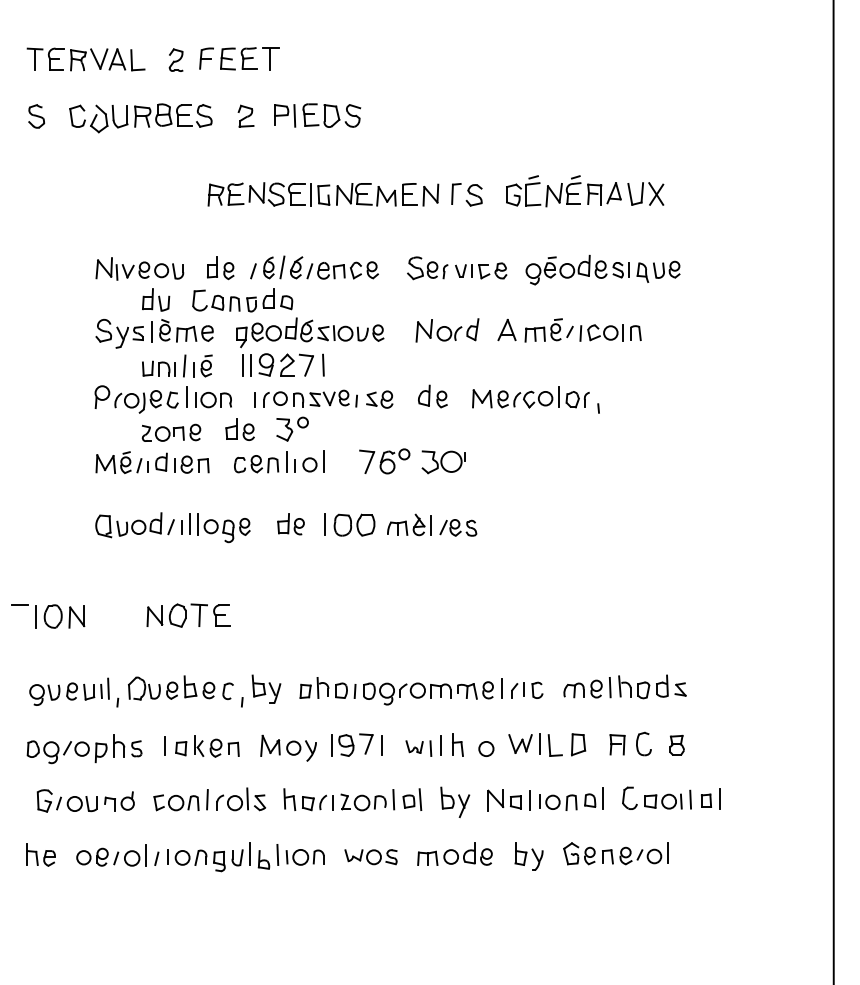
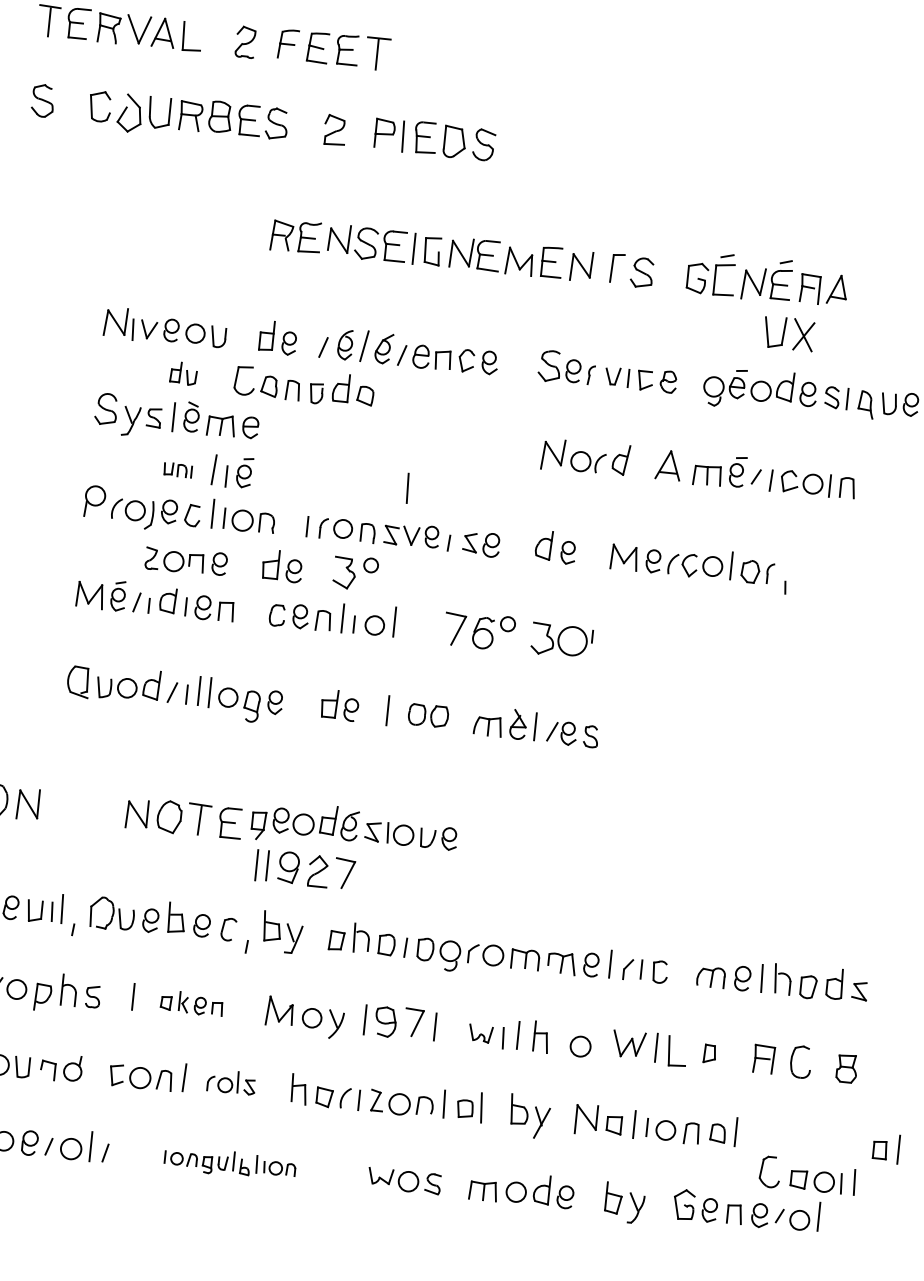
part: (645, 193) -> (788, 333), moved
part: (156, 299) -> (184, 373), size x0.7
part: (310, 346) -> (352, 848), moved
part: (158, 368) -> (177, 469), size x0.6
part: (354, 524) -> (428, 714), size x0.7
part: (578, 744) -> (709, 1053), size x0.6
part: (207, 746) -> (192, 1003), size x0.7
part: (656, 797) -> (807, 1174), moved
part: (241, 799) -> (231, 1082), size x0.7
part: (245, 857) -> (229, 1163), size x0.6

